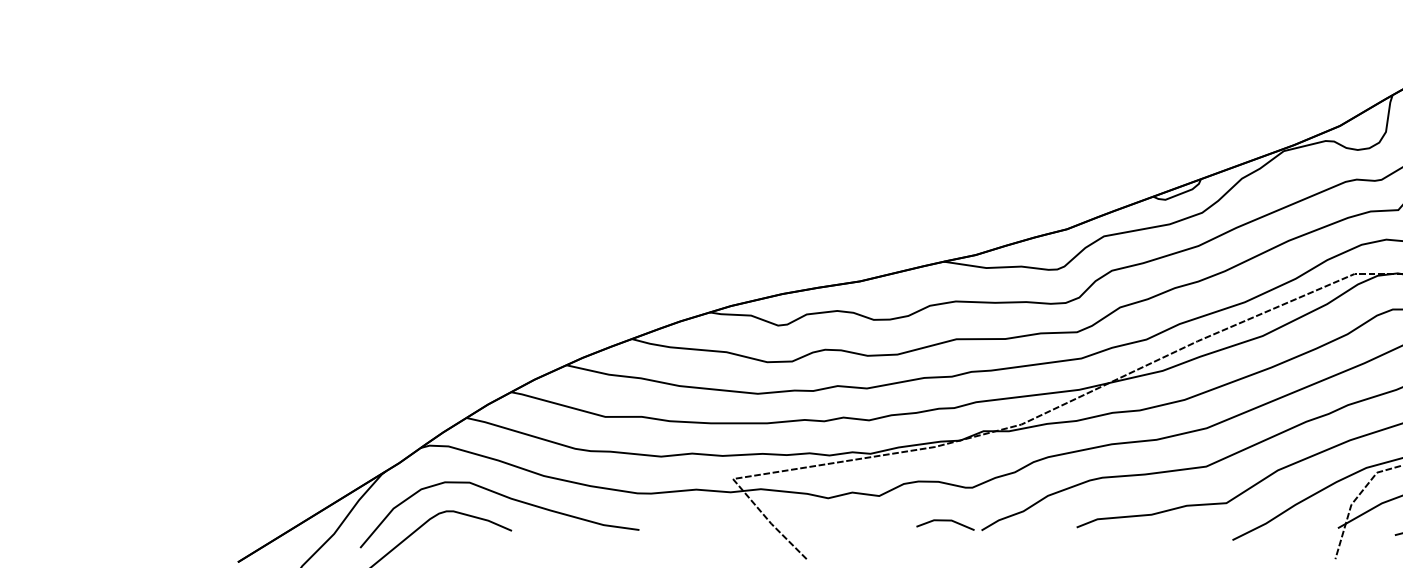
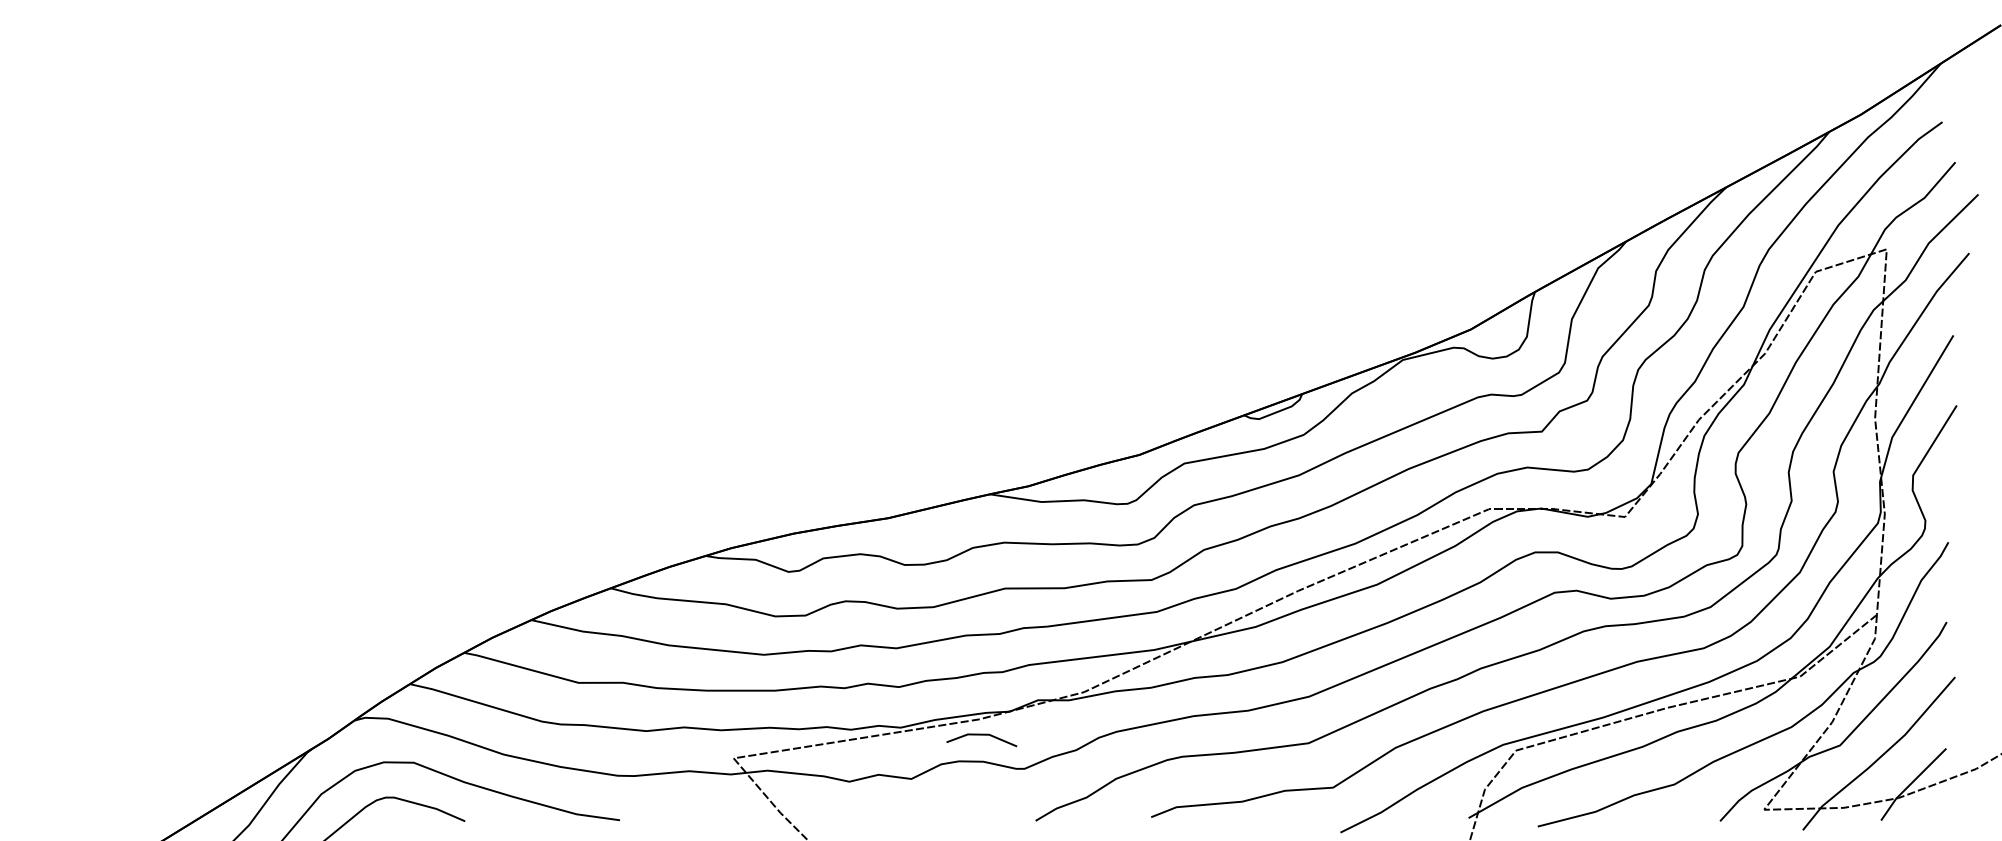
line: (945, 521) -> (981, 735), moved

